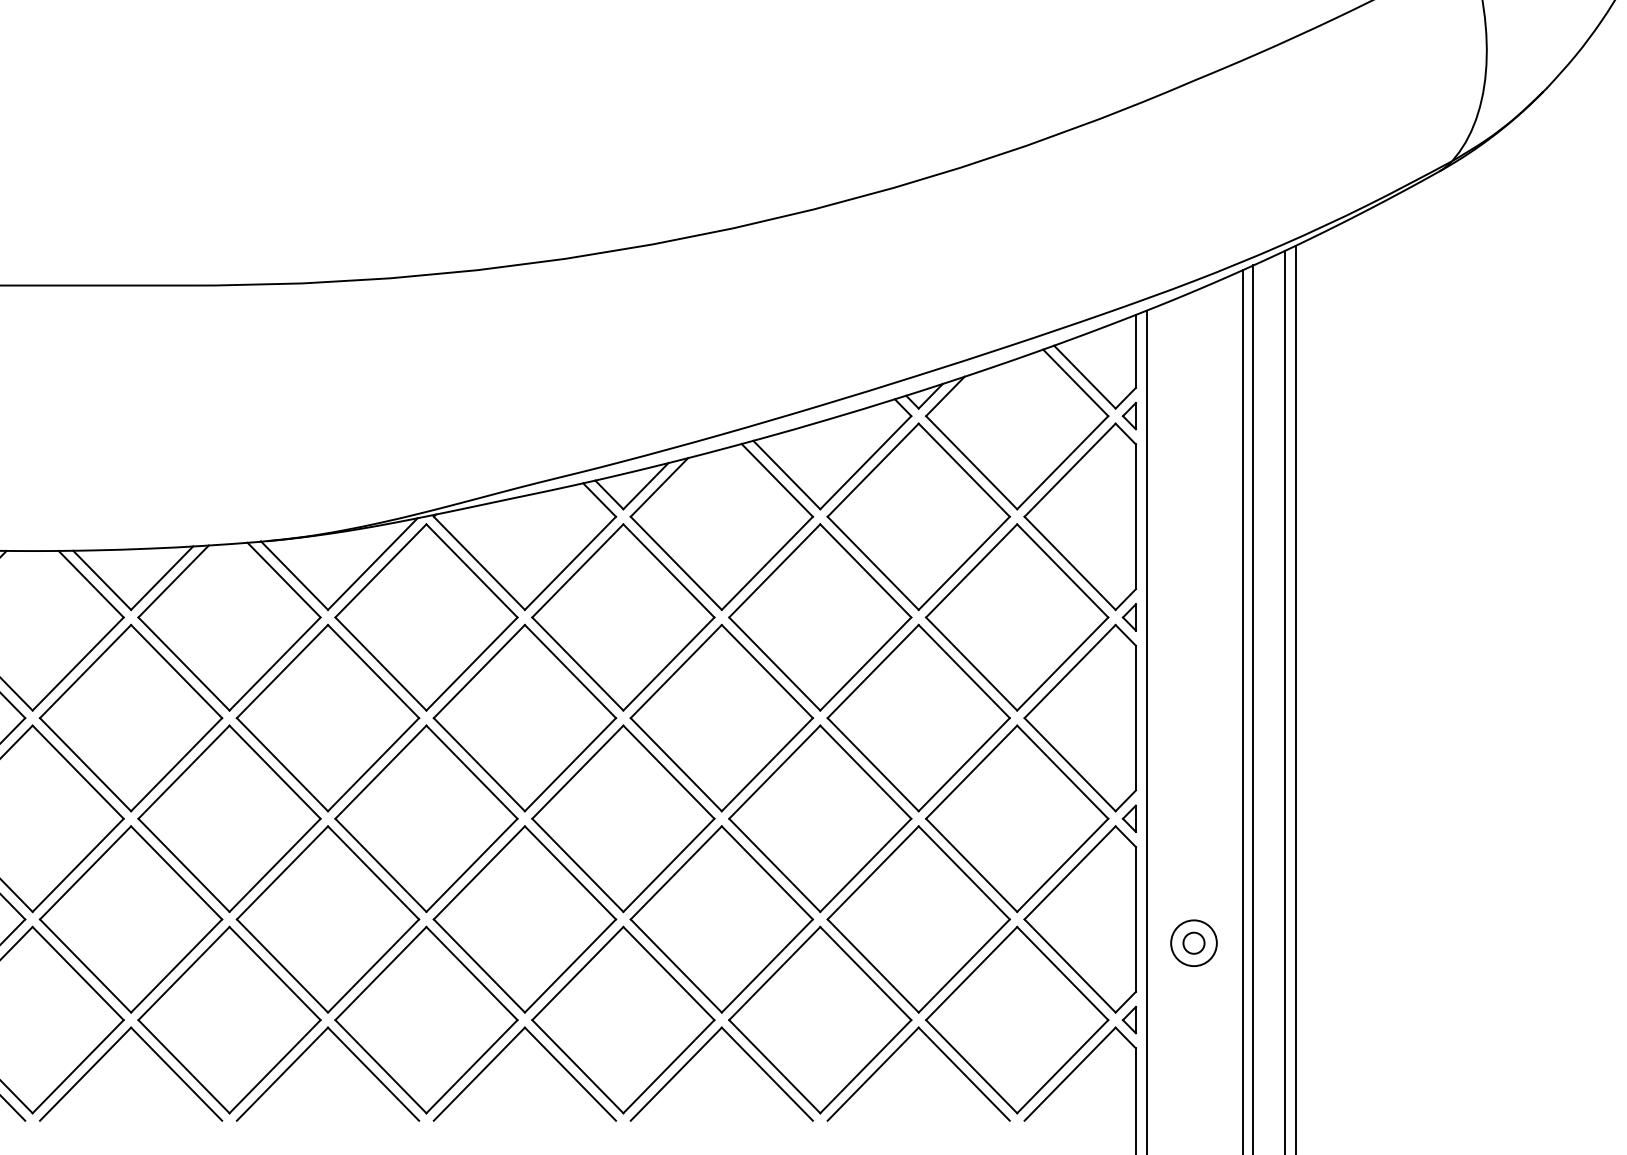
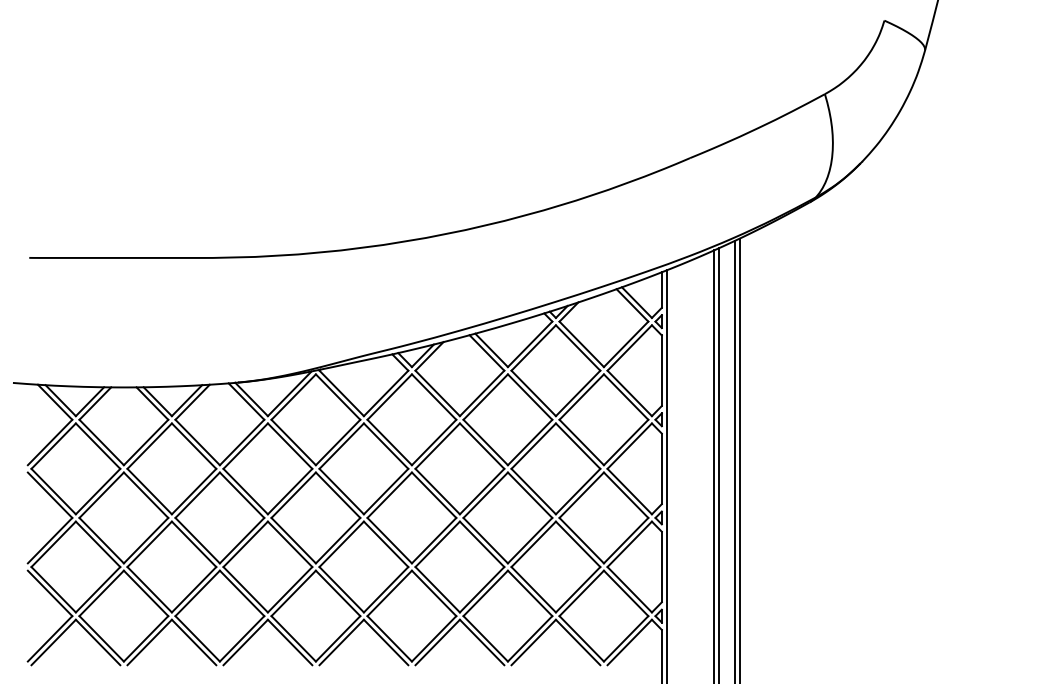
part: (1194, 942) -> (690, 578), removed

